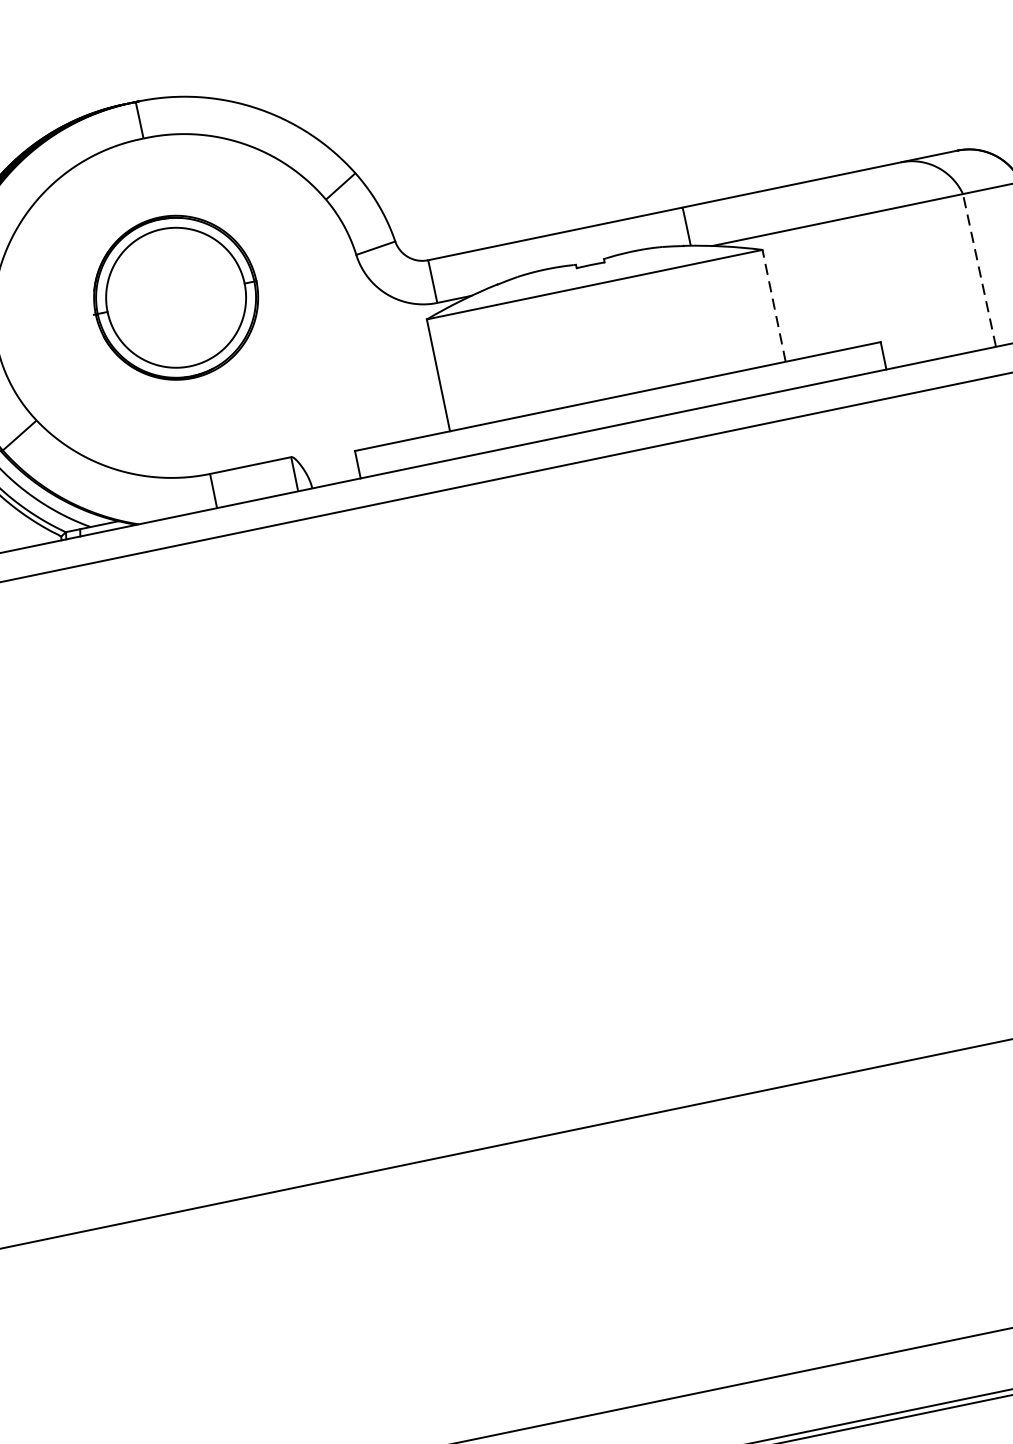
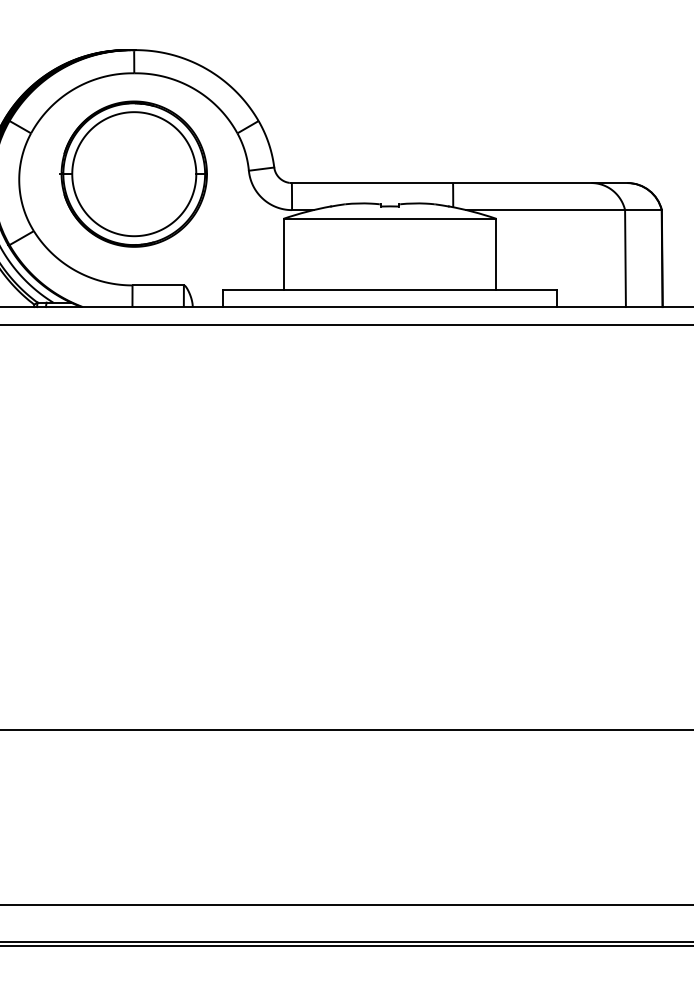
line: (979, 270) -> (625, 258), dashed -> solid
part: (175, 296) -> (133, 173), size x1.43
line: (774, 304) -> (496, 253), dashed -> solid

